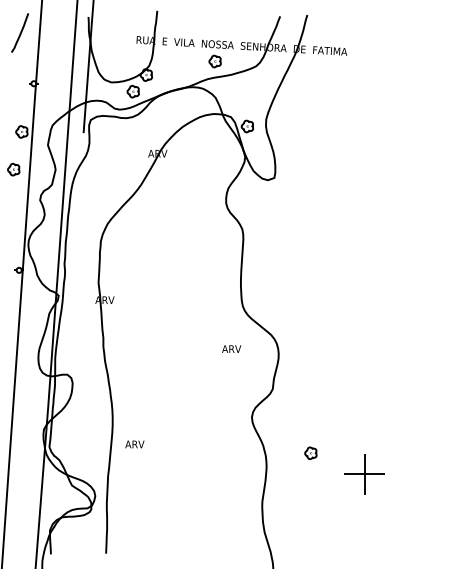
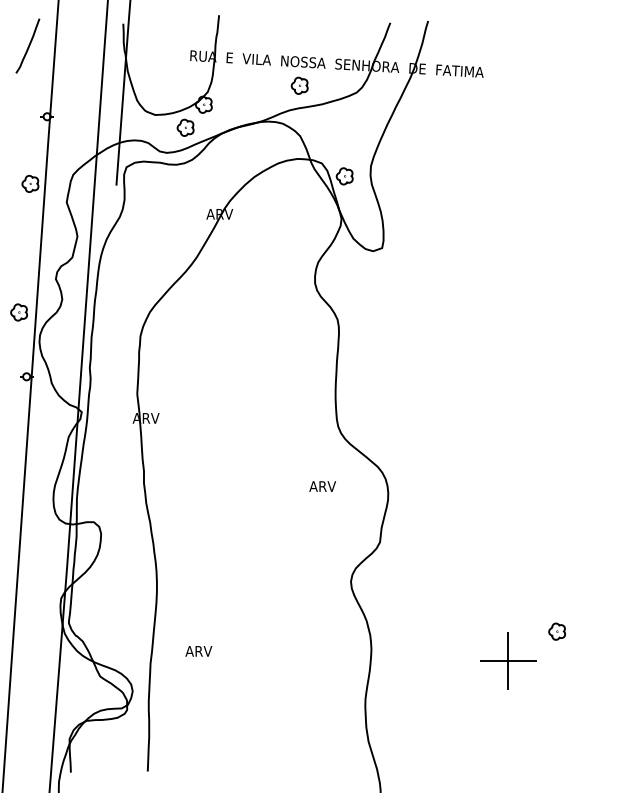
part: (13, 169) -> (18, 312), moved
text: (134, 444) -> (198, 651), moved
part: (311, 453) -> (557, 631), moved

